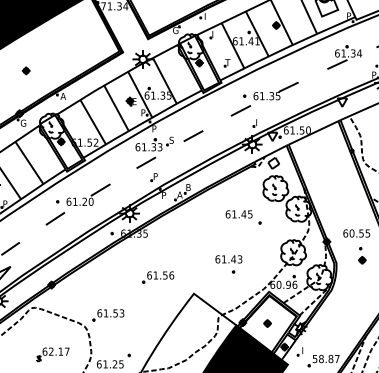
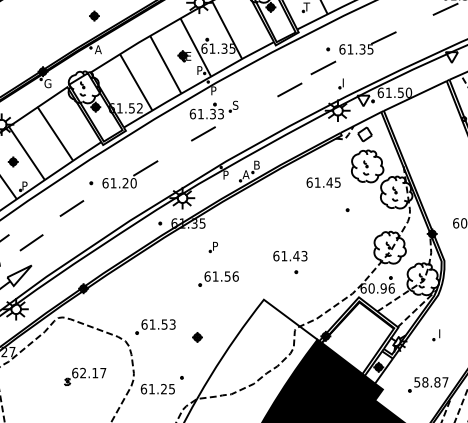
part: (26, 70) -> (94, 15), moved
line: (193, 136) -> (289, 90), moved
part: (153, 177) -> (212, 247), moved
text: (238, 214) -> (322, 182), moved
line: (55, 218) -> (72, 208), moved
part: (228, 264) -> (289, 262), moved
part: (267, 323) -> (197, 337), moved
part: (299, 351) -> (435, 334), moved

